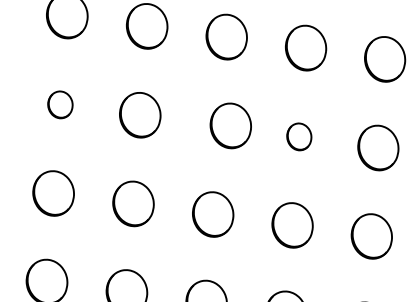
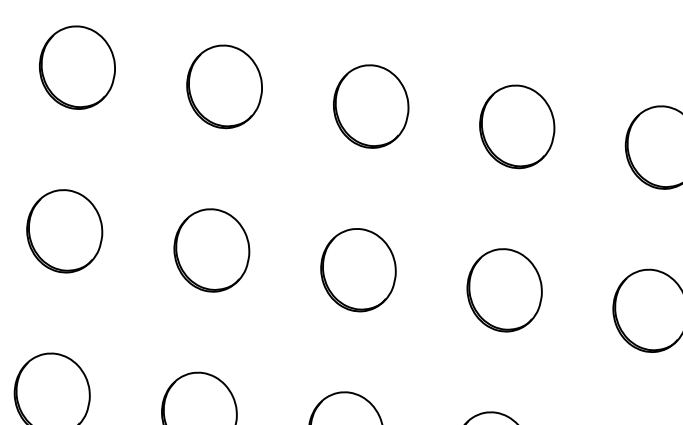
part: (60, 104) -> (64, 230), size x1.67
part: (230, 125) -> (357, 269), moved
part: (299, 136) -> (505, 289), size x1.67

